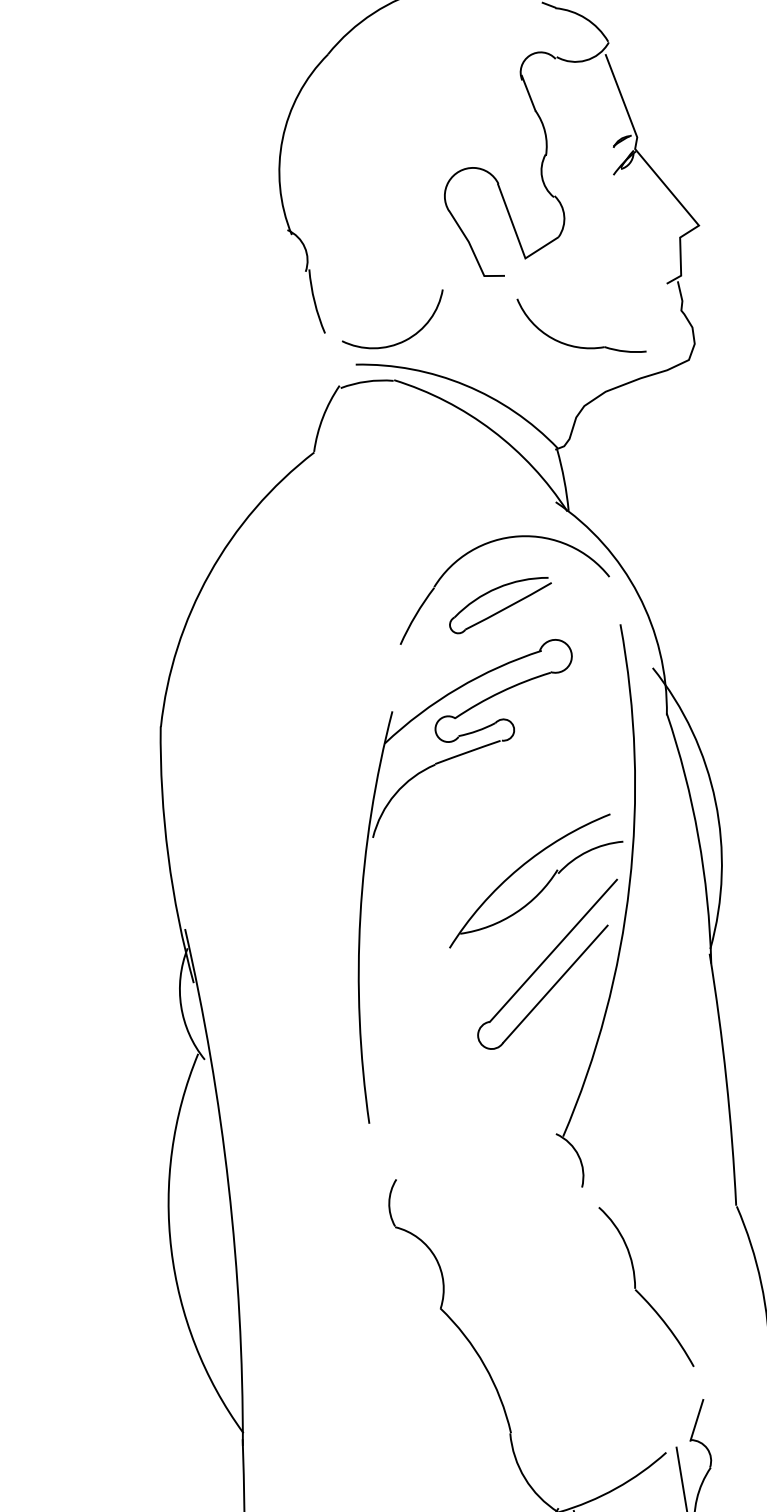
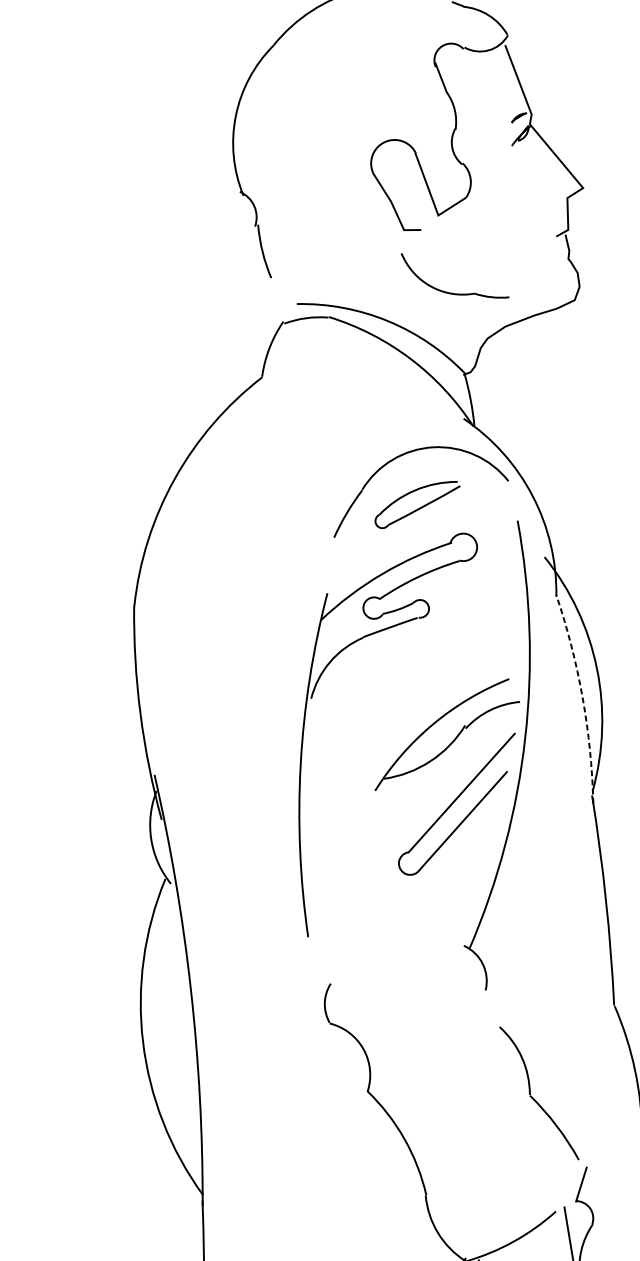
arc: (400, 341) -> (334, 284), removed
part: (581, 346) -> (455, 293), moved
arc: (698, 836) -> (582, 697), solid -> dashed
part: (640, 1293) -> (534, 1098), moved

